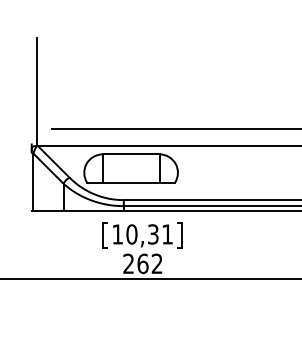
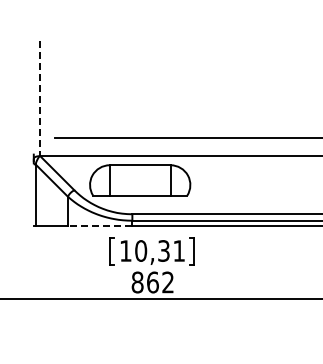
line: (37, 92) -> (39, 98), solid -> dashed
line: (93, 211) -> (99, 226), solid -> dashed
text: (128, 263) -> (137, 282), 262 -> 862

